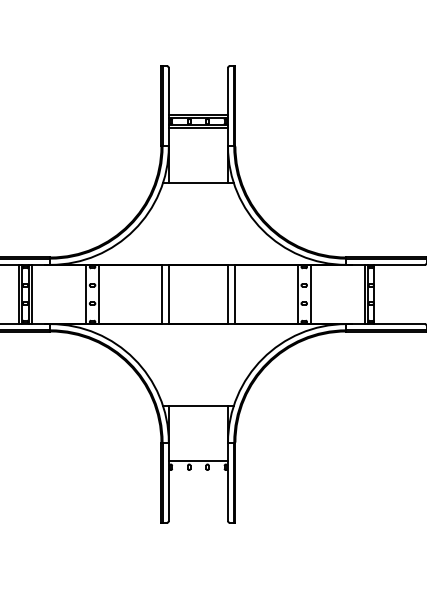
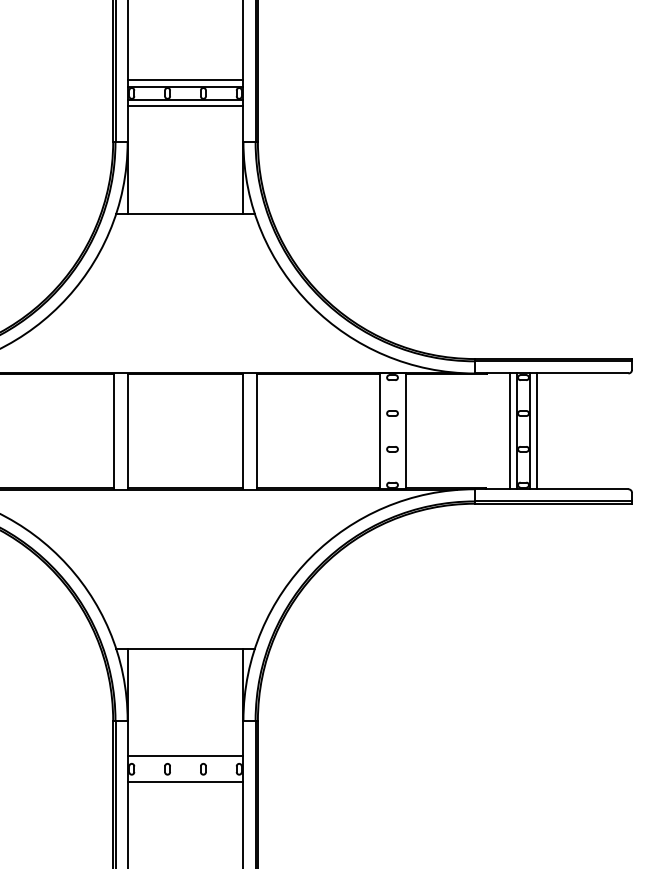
line: (377, 294) -> (535, 431), added
line: (198, 473) -> (185, 781), added

